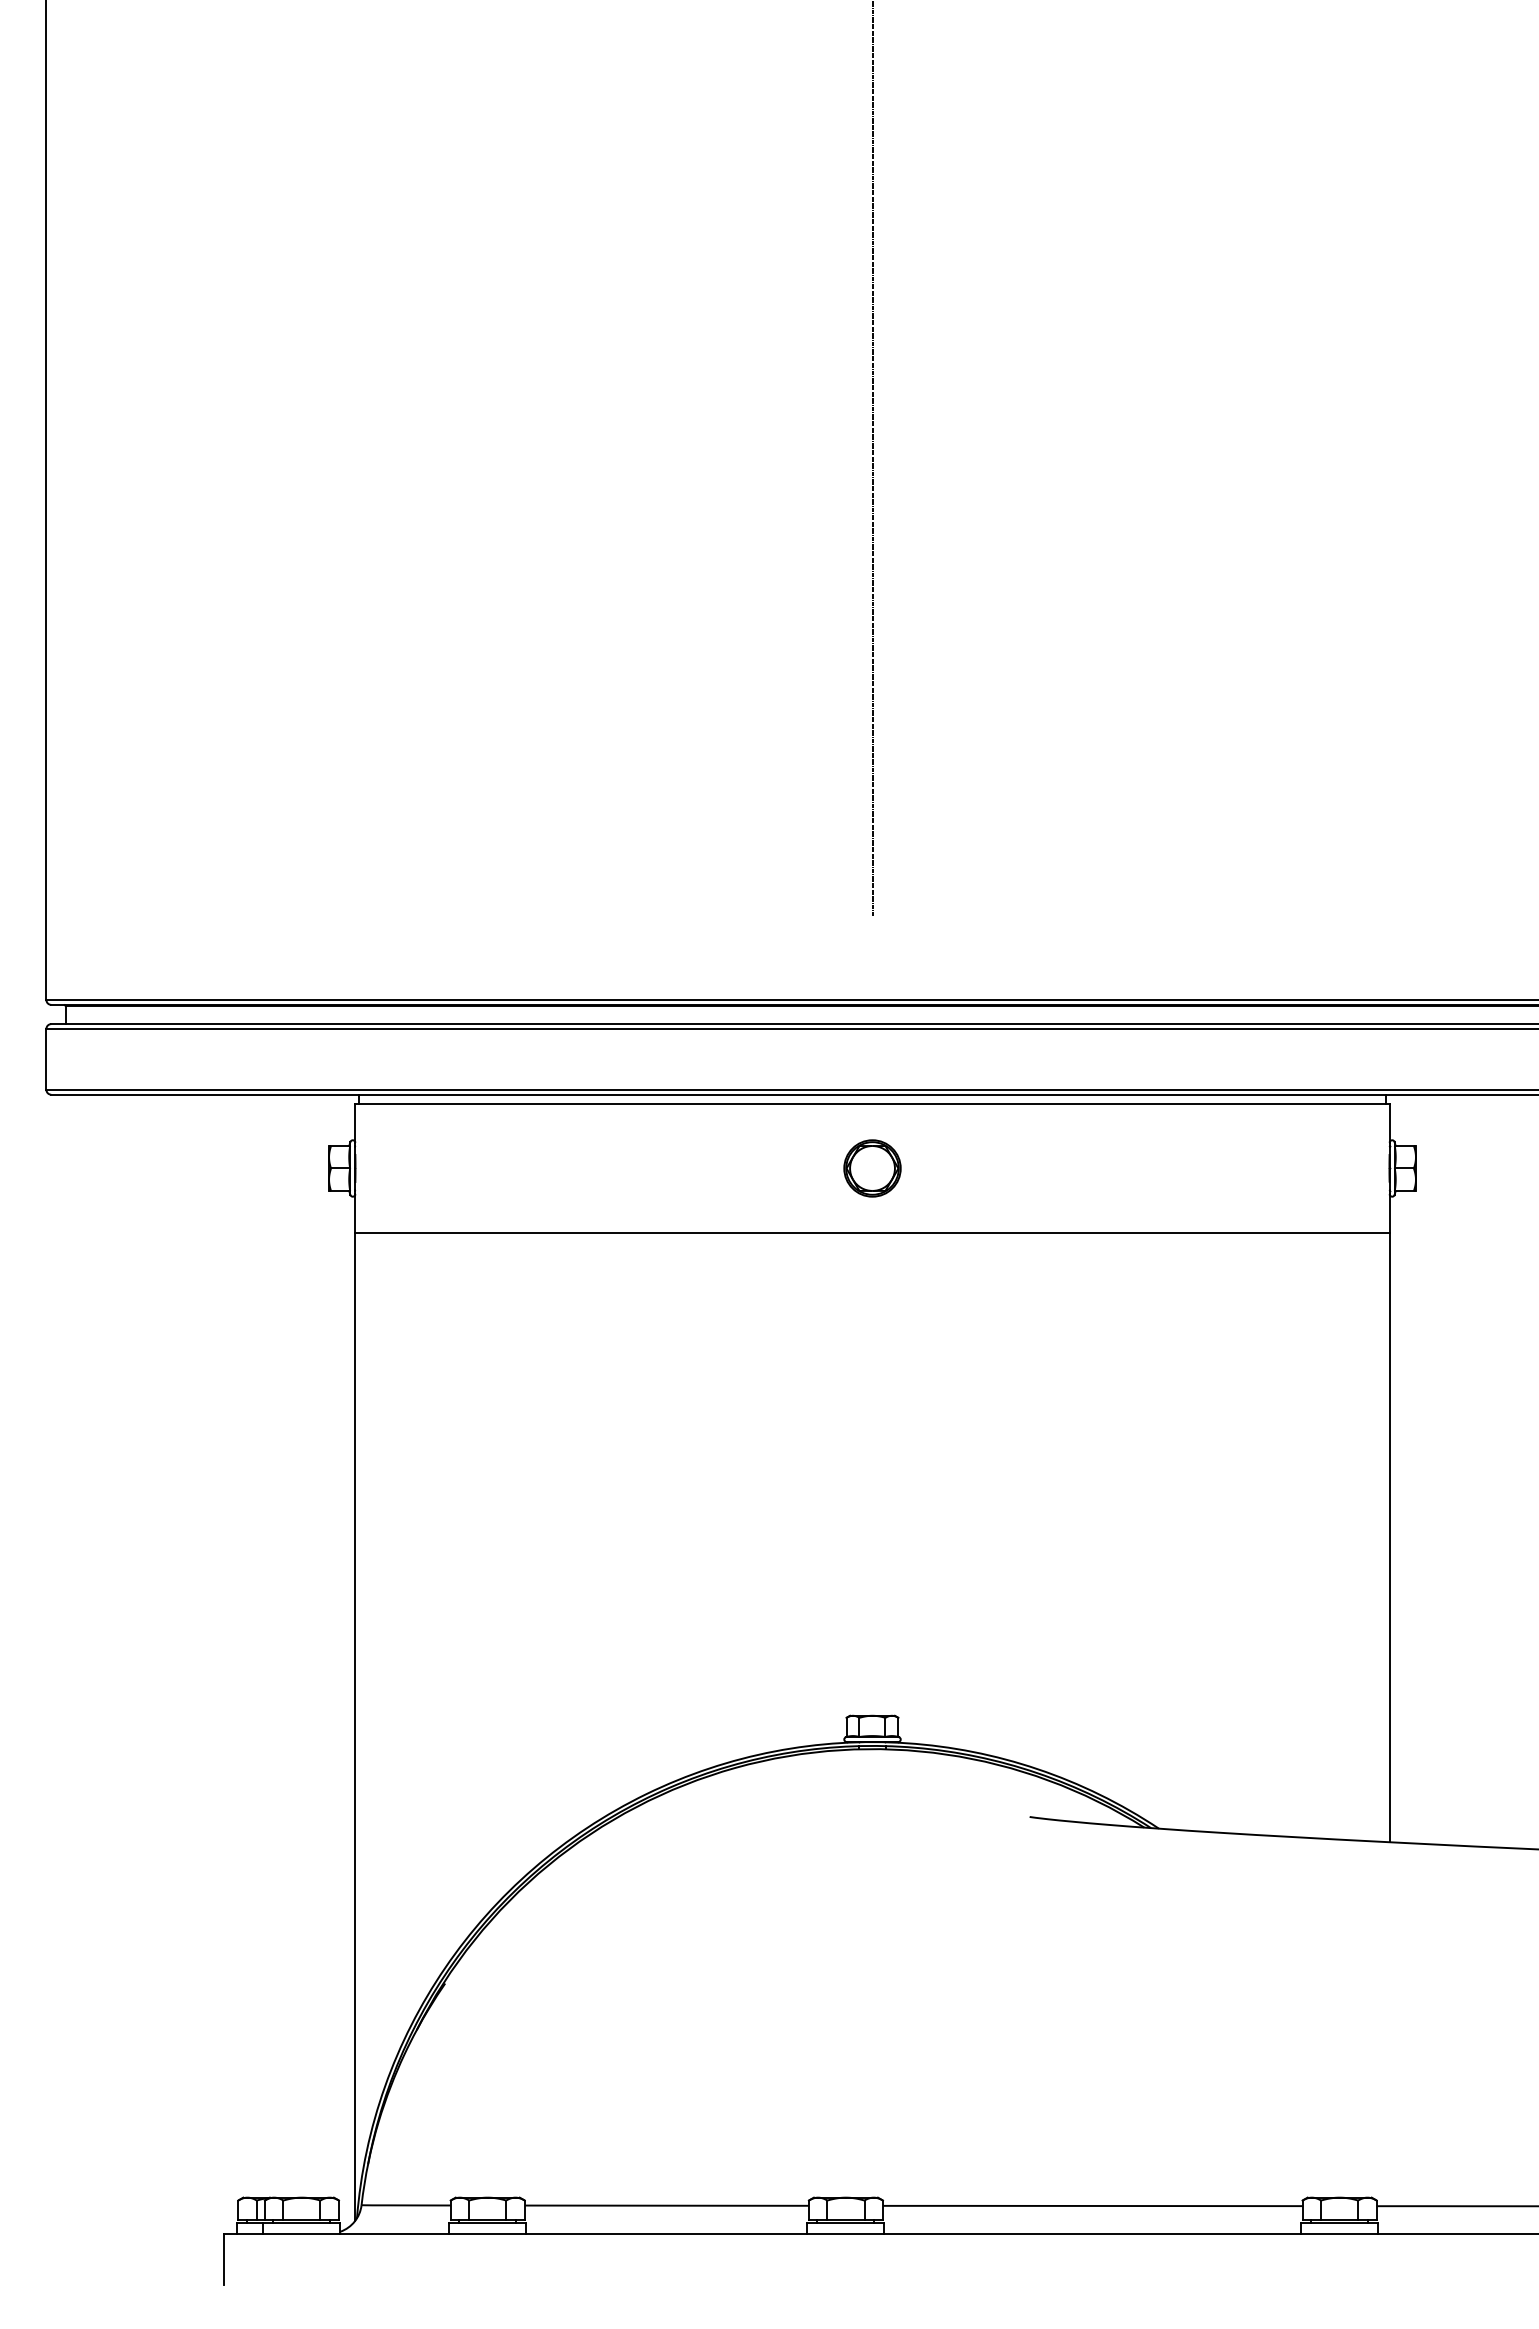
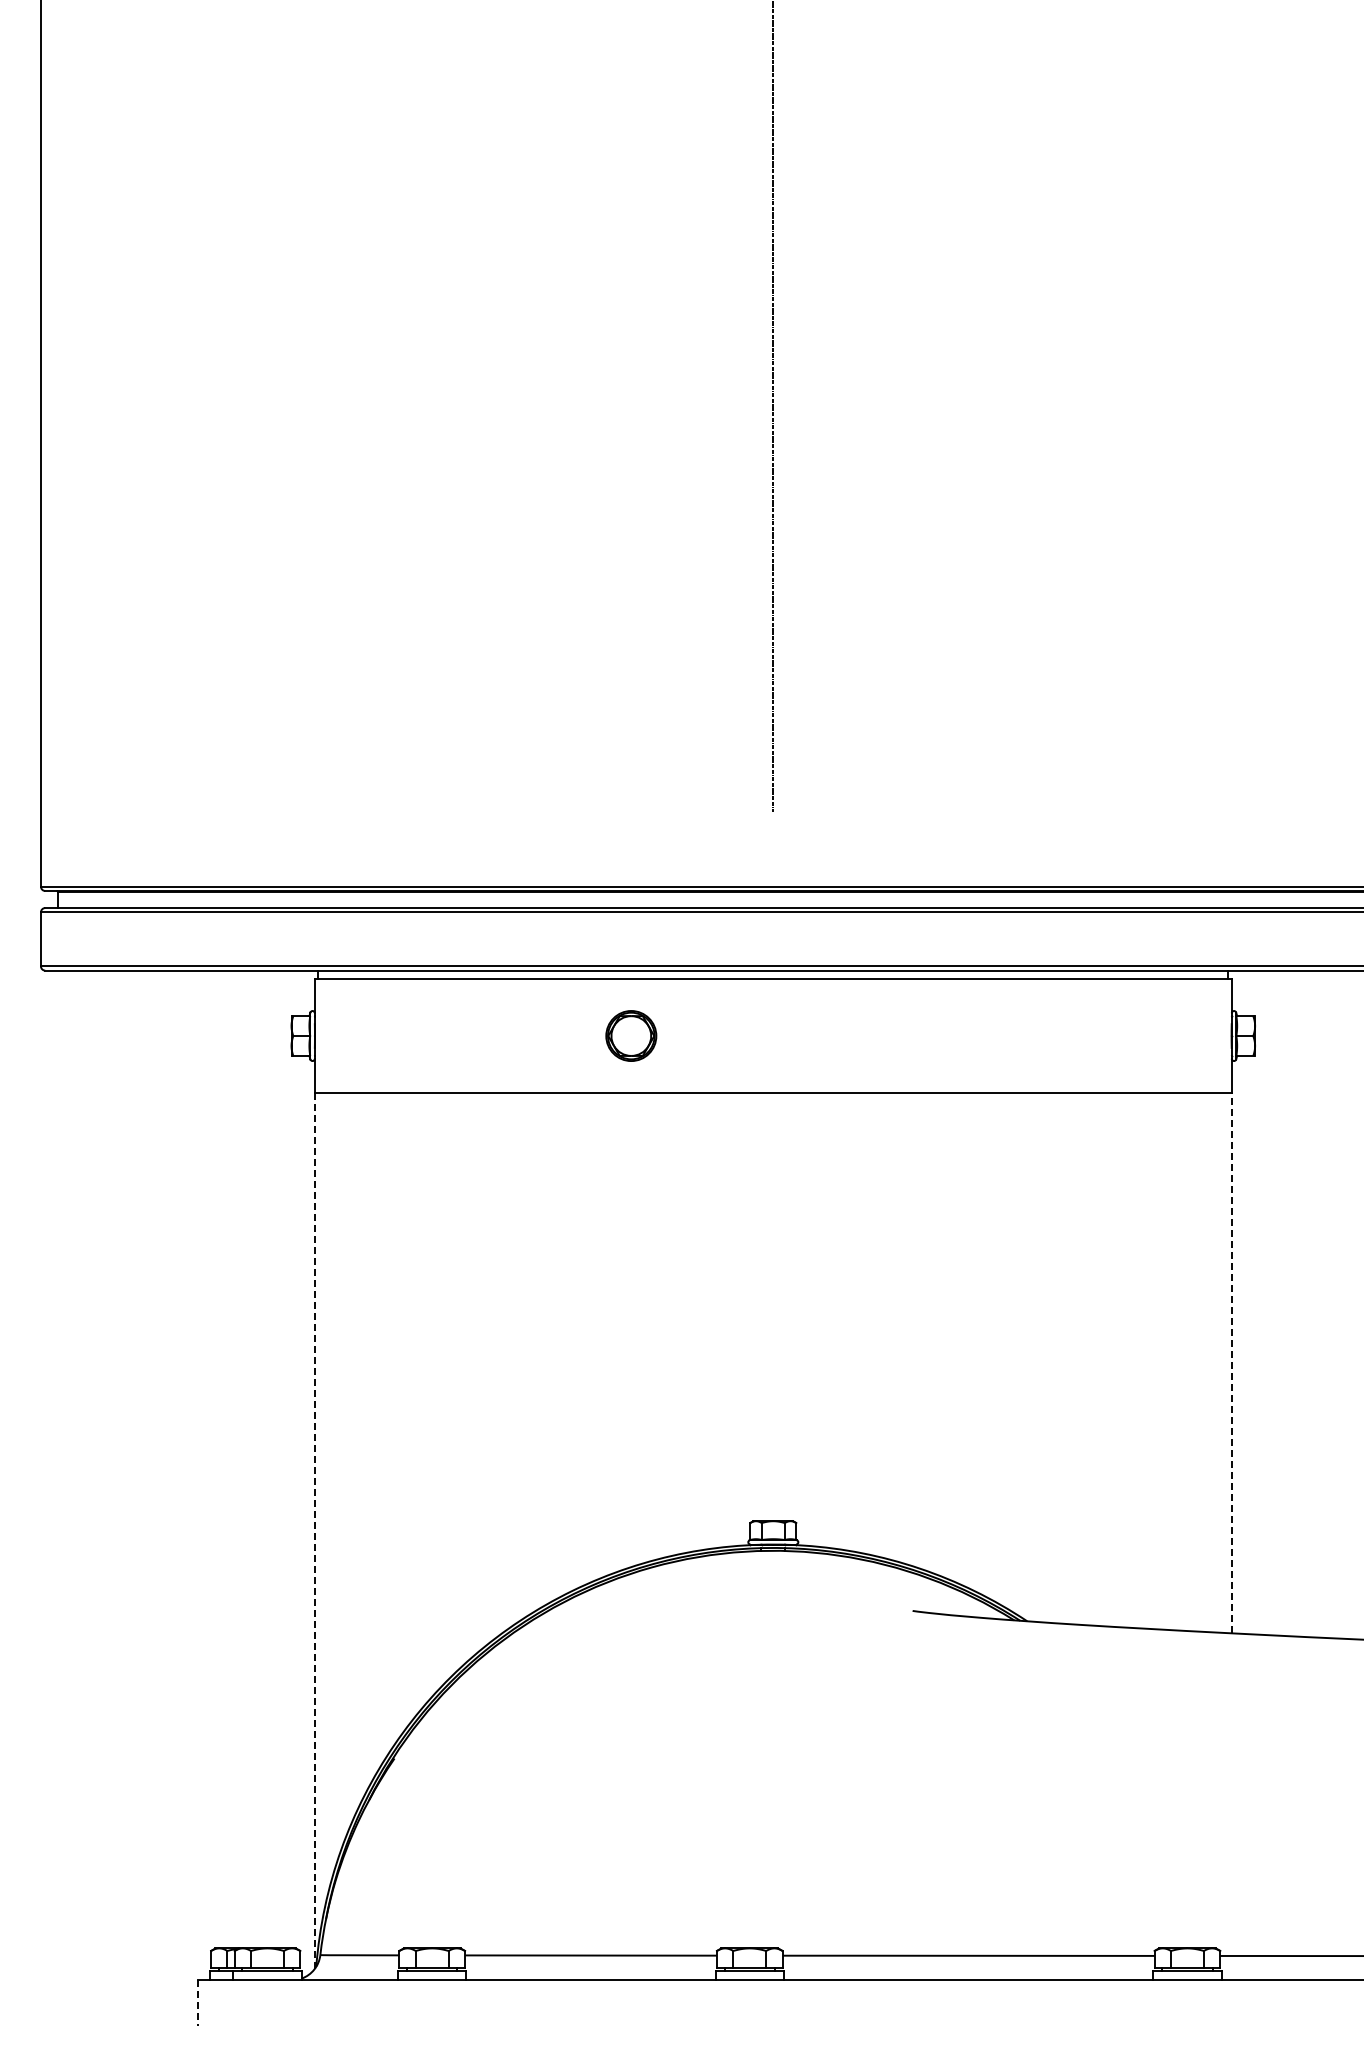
part: (872, 1167) -> (631, 1035), moved
line: (1389, 1536) -> (1231, 1362), solid -> dashed
line: (354, 1727) -> (314, 1531), solid -> dashed
line: (224, 2259) -> (198, 2003), solid -> dashed

